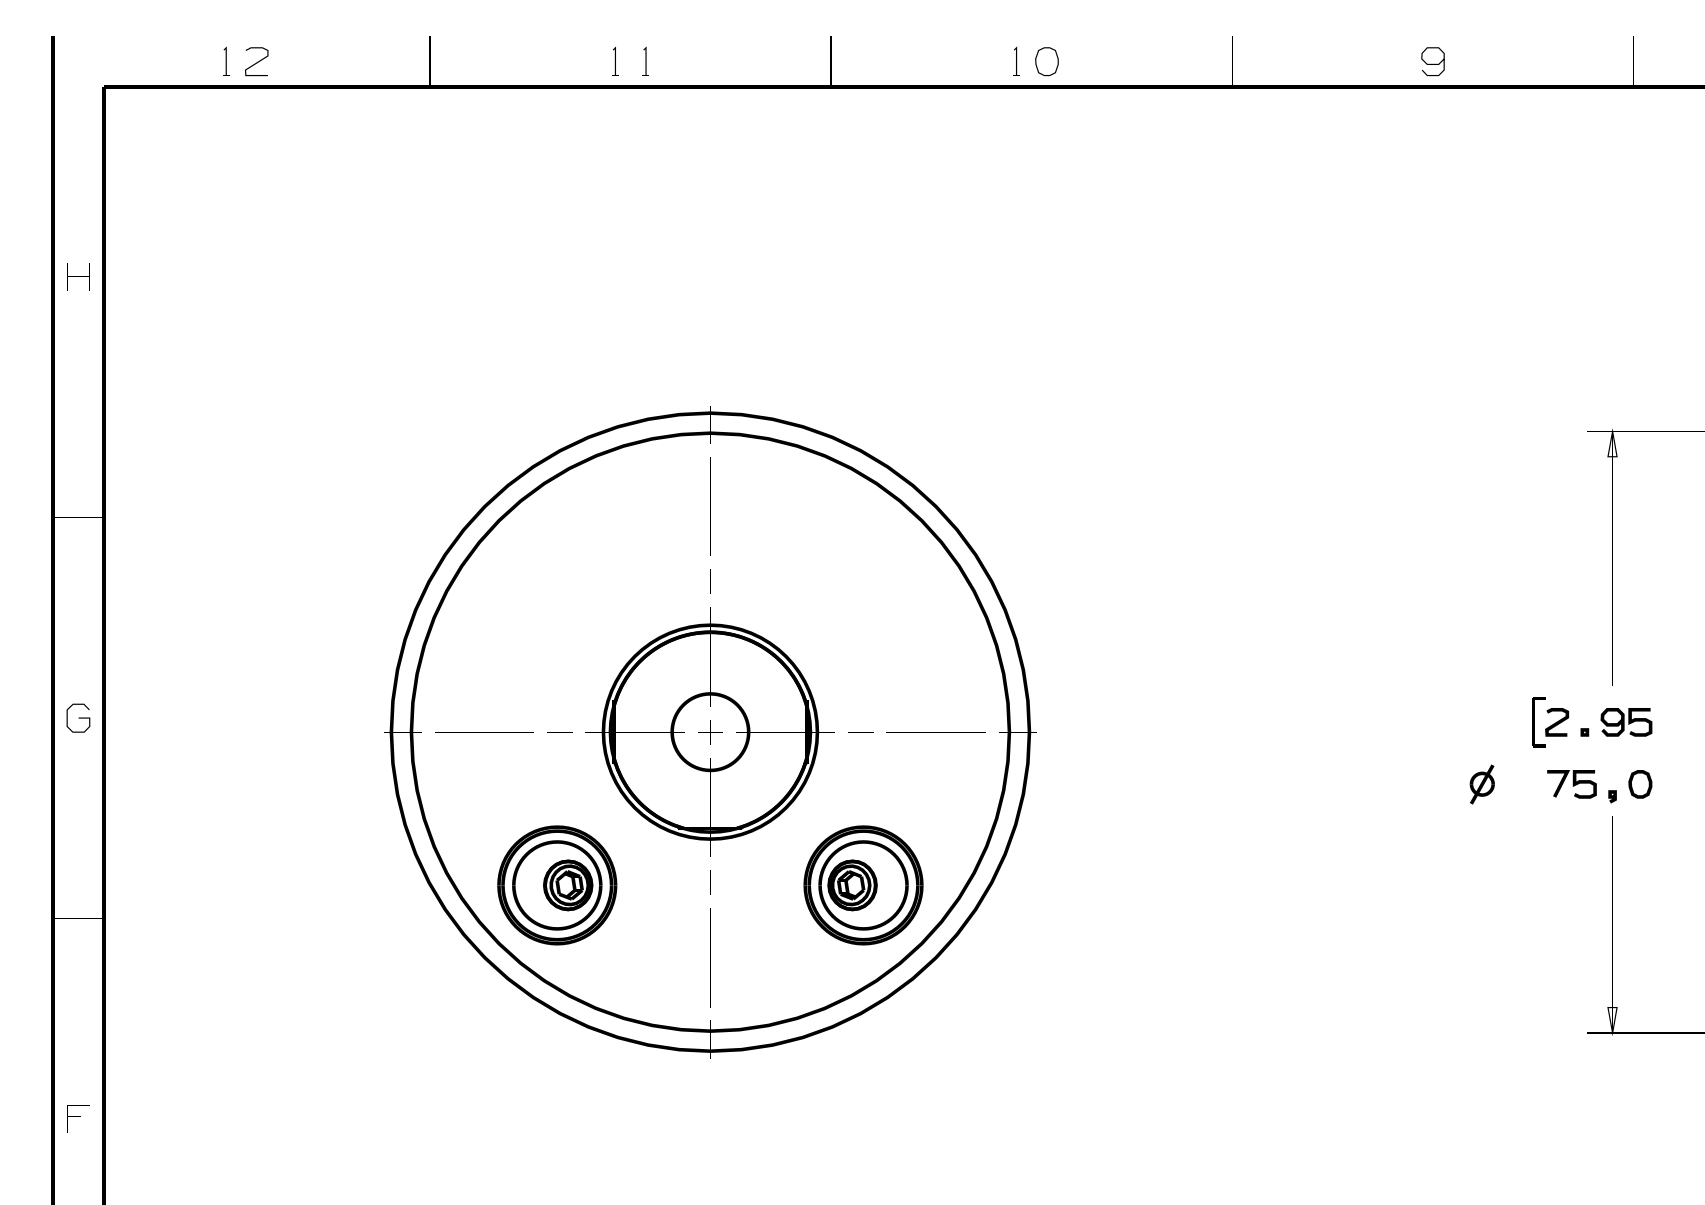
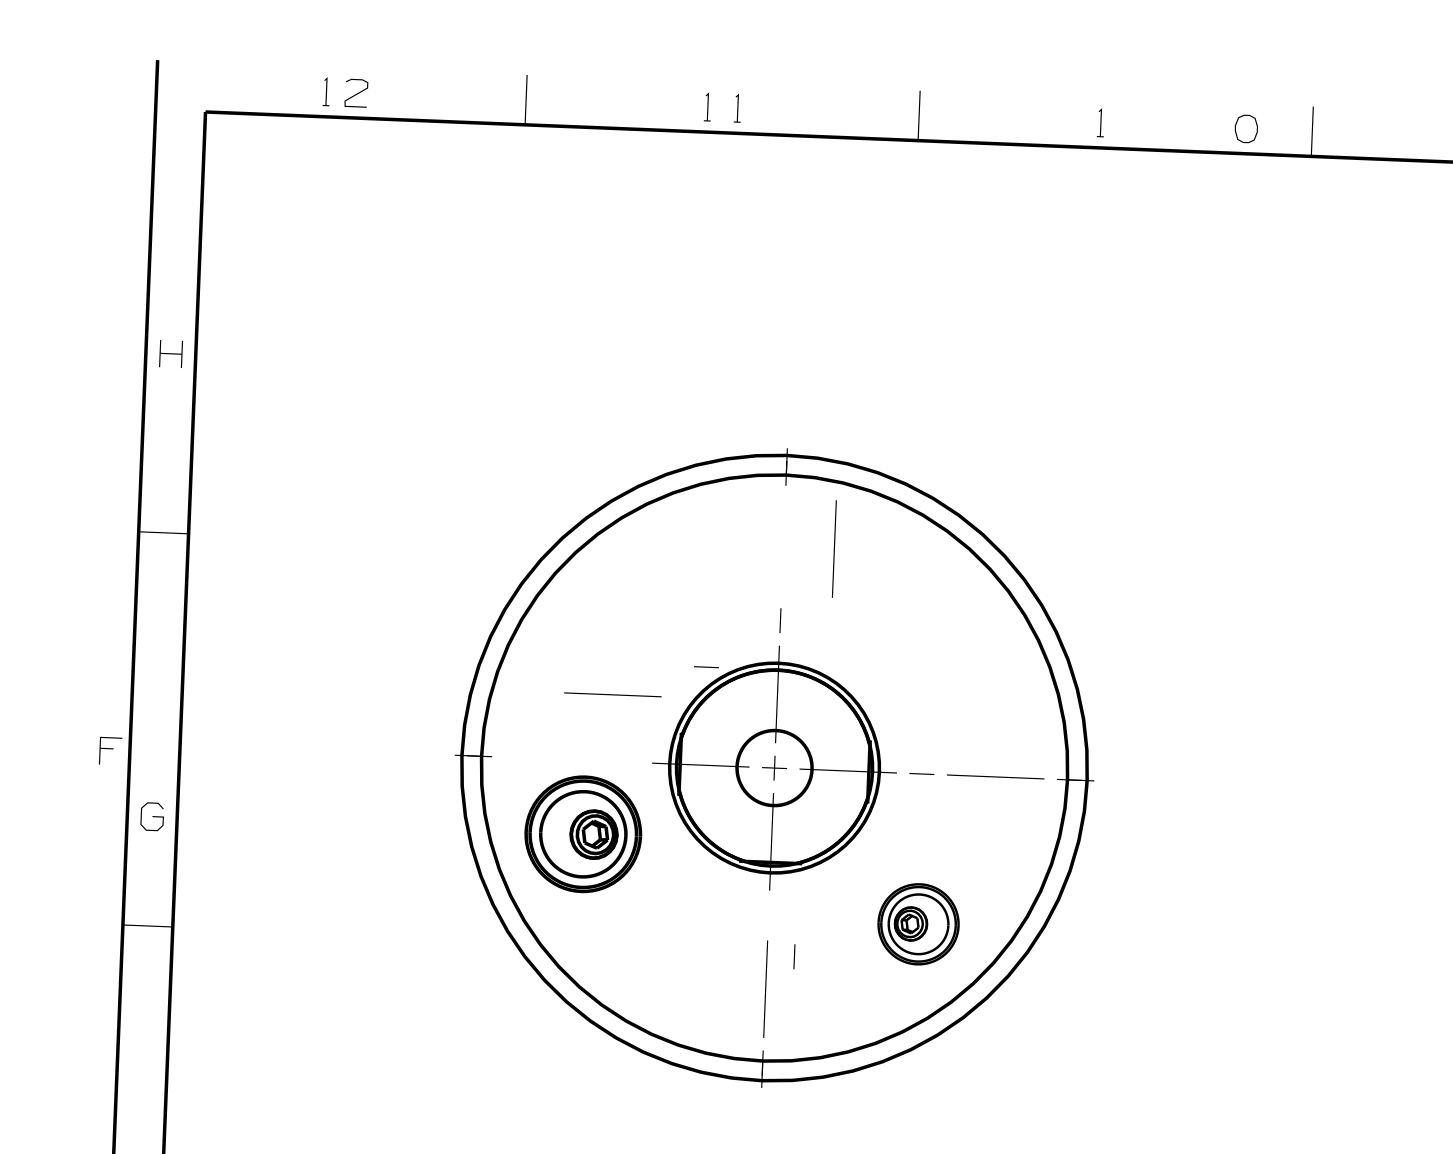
part: (1046, 61) -> (1245, 128), moved
part: (78, 276) -> (170, 353), moved
line: (710, 506) -> (834, 549), moved
curve: (78, 717) -> (152, 816), moved
line: (484, 732) -> (612, 695), moved
line: (559, 732) -> (706, 667), moved
line: (710, 882) -> (794, 956), moved
part: (557, 885) -> (583, 834), moved
part: (863, 885) -> (918, 924), size x0.7
part: (78, 1118) -> (110, 750), moved

